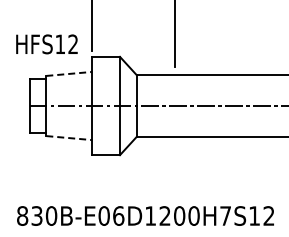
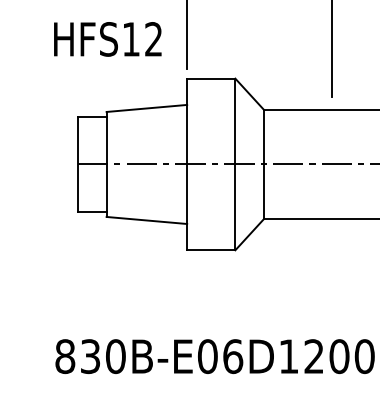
text: (46, 44) -> (107, 39), moved
line: (69, 73) -> (147, 107), dashed -> solid
line: (69, 138) -> (147, 221), dashed -> solid

